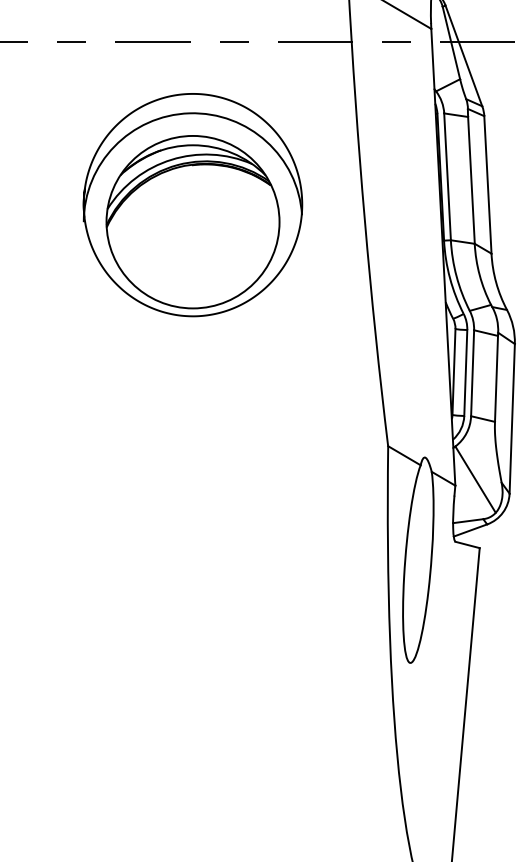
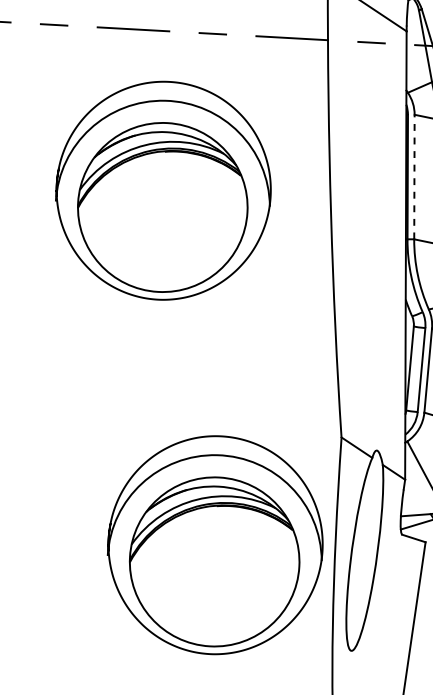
line: (447, 176) -> (414, 176), solid -> dashed
part: (265, 563) -> (215, 545), added

